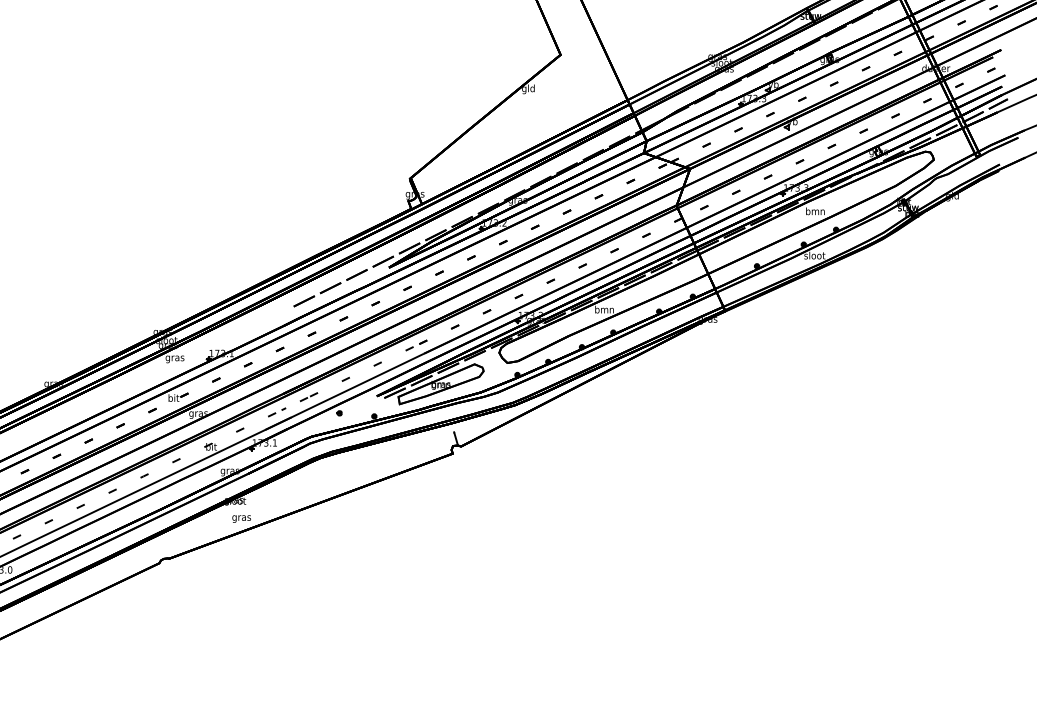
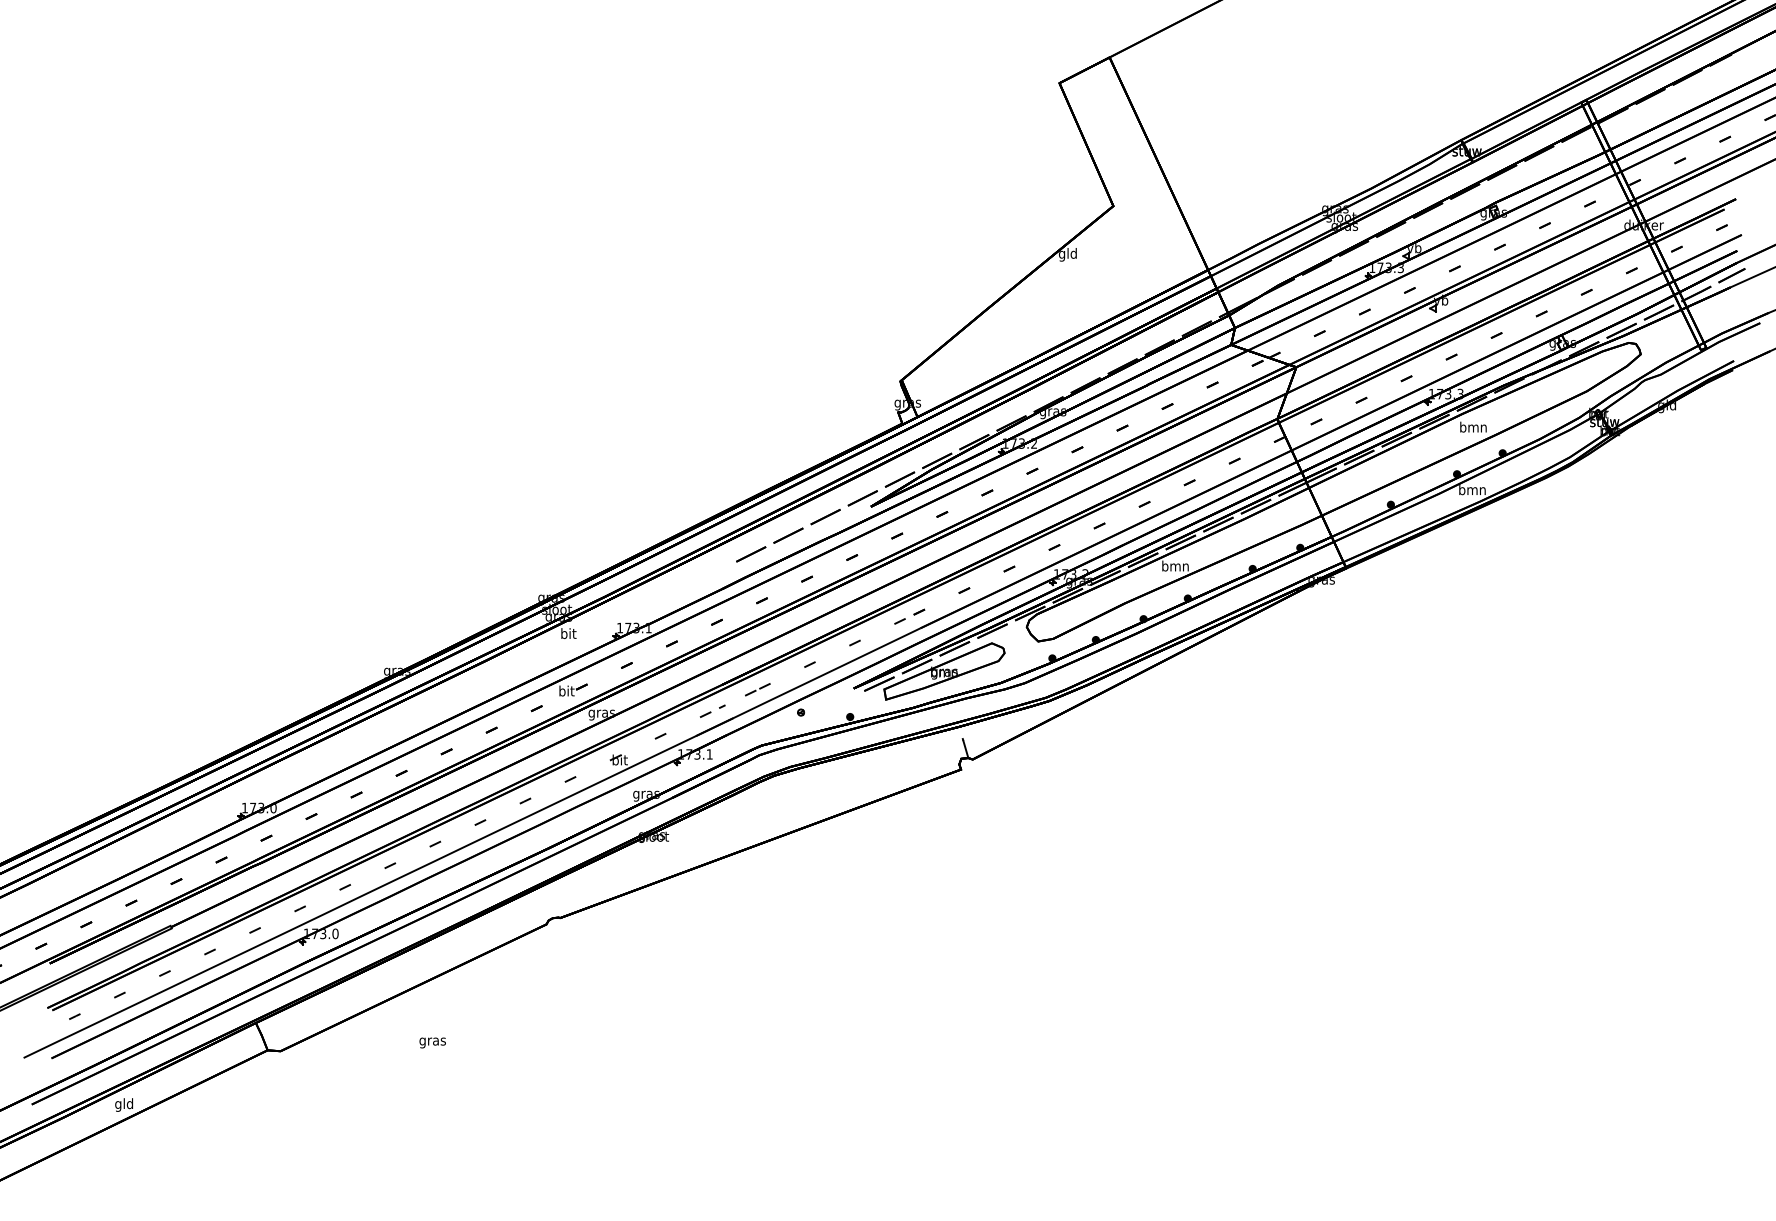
text: (814, 255) -> (1472, 489), sloot -> bmn
text: (175, 358) -> (568, 634), gras -> bit
text: (241, 518) -> (432, 1042), moved

